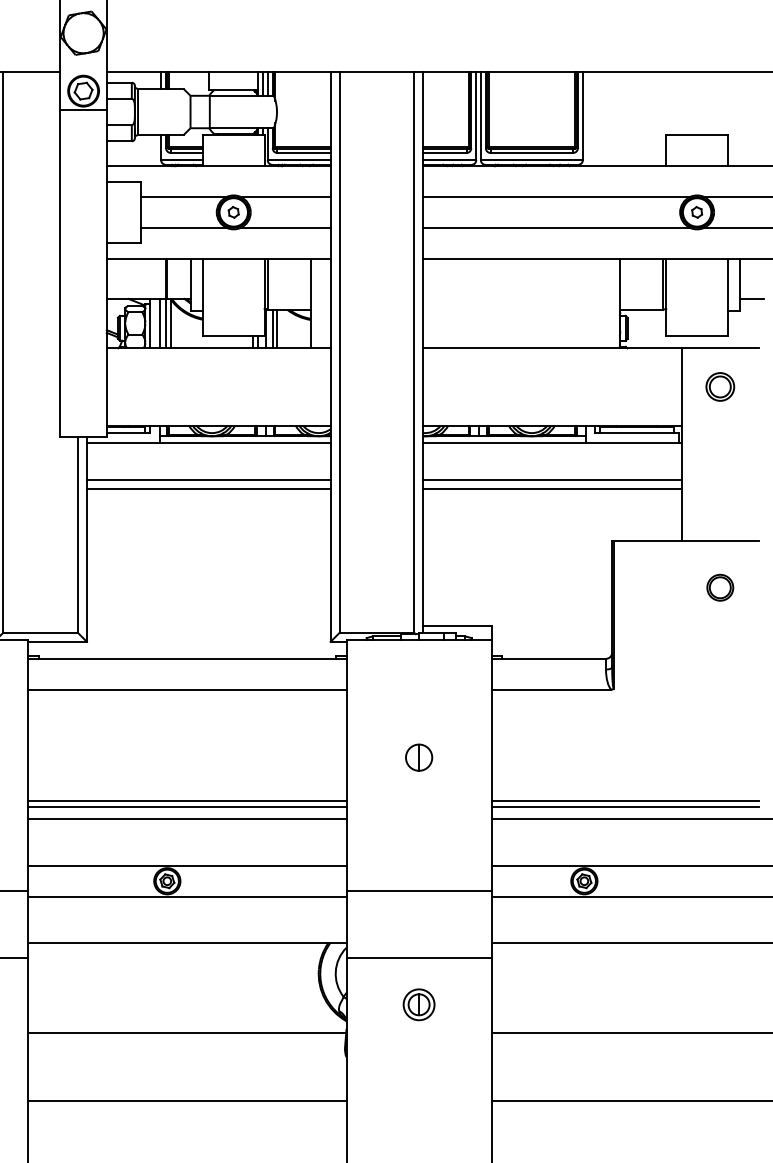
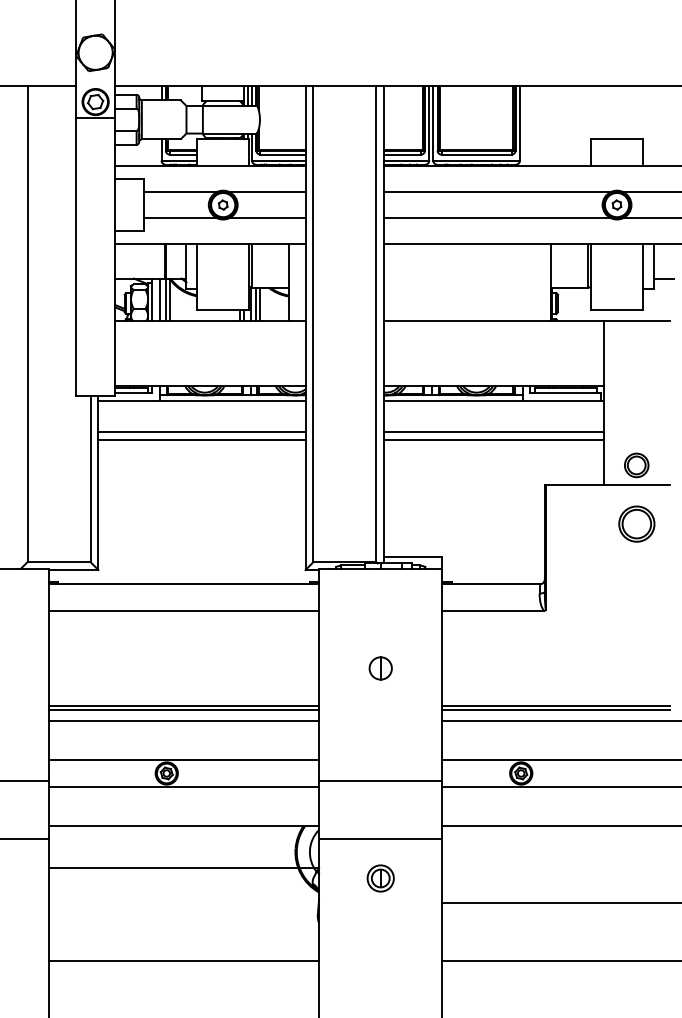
part: (720, 387) -> (636, 465), moved
part: (720, 587) -> (636, 523), size x1.6
line: (187, 1033) -> (183, 867), moved

